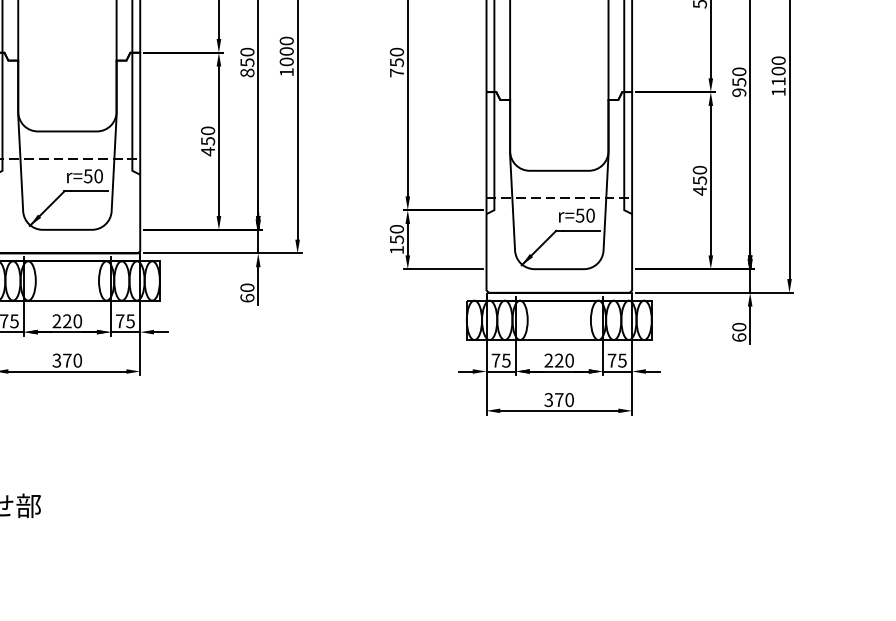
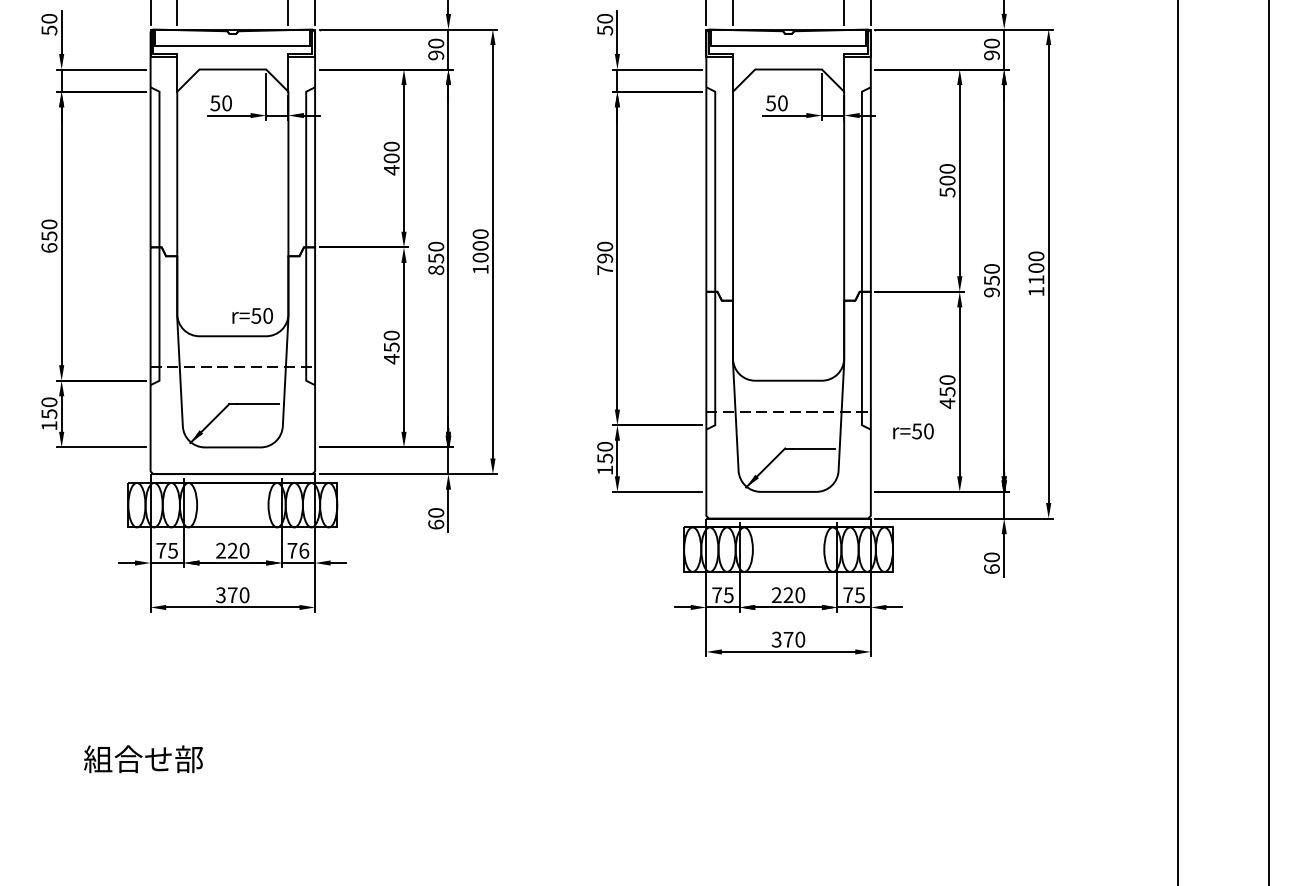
text: (396, 62) -> (604, 258), 750 -> 790
text: (84, 175) -> (252, 315), moved
text: (576, 215) -> (913, 431), moved
text: (130, 321) -> (304, 550), 75 -> 76

